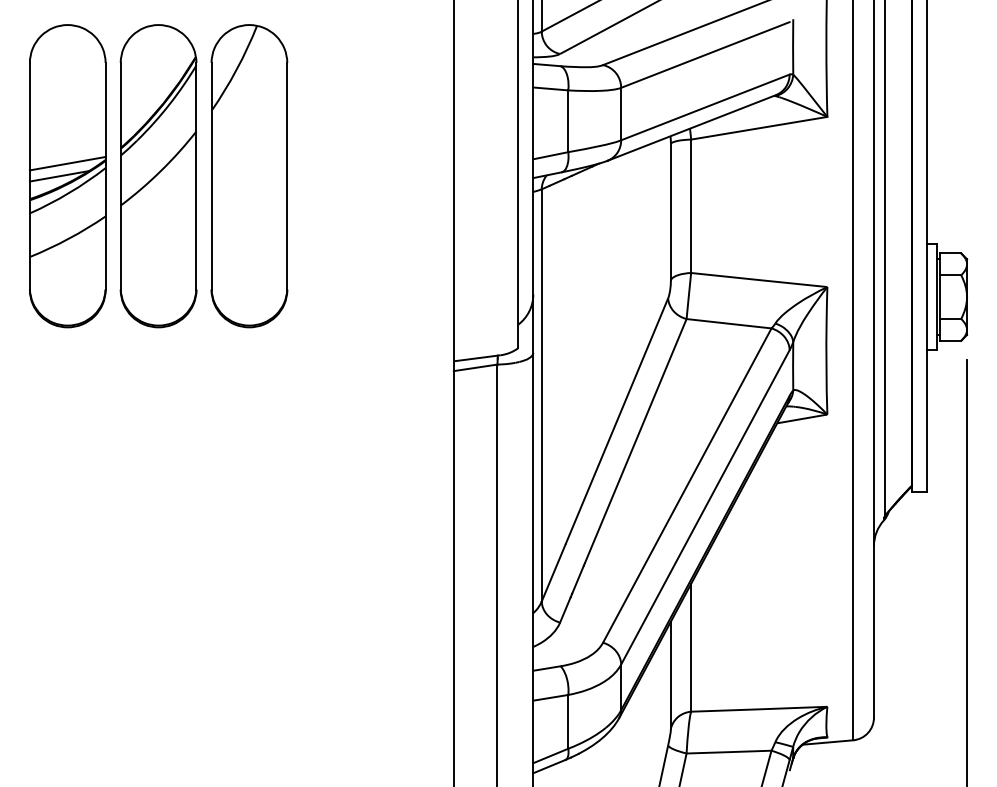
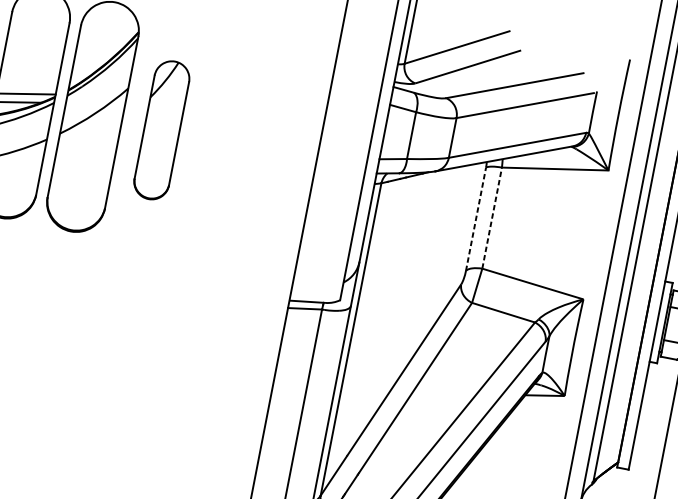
part: (249, 176) -> (161, 130), size x0.6
line: (691, 206) -> (492, 218), solid -> dashed
line: (670, 211) -> (475, 219), solid -> dashed

